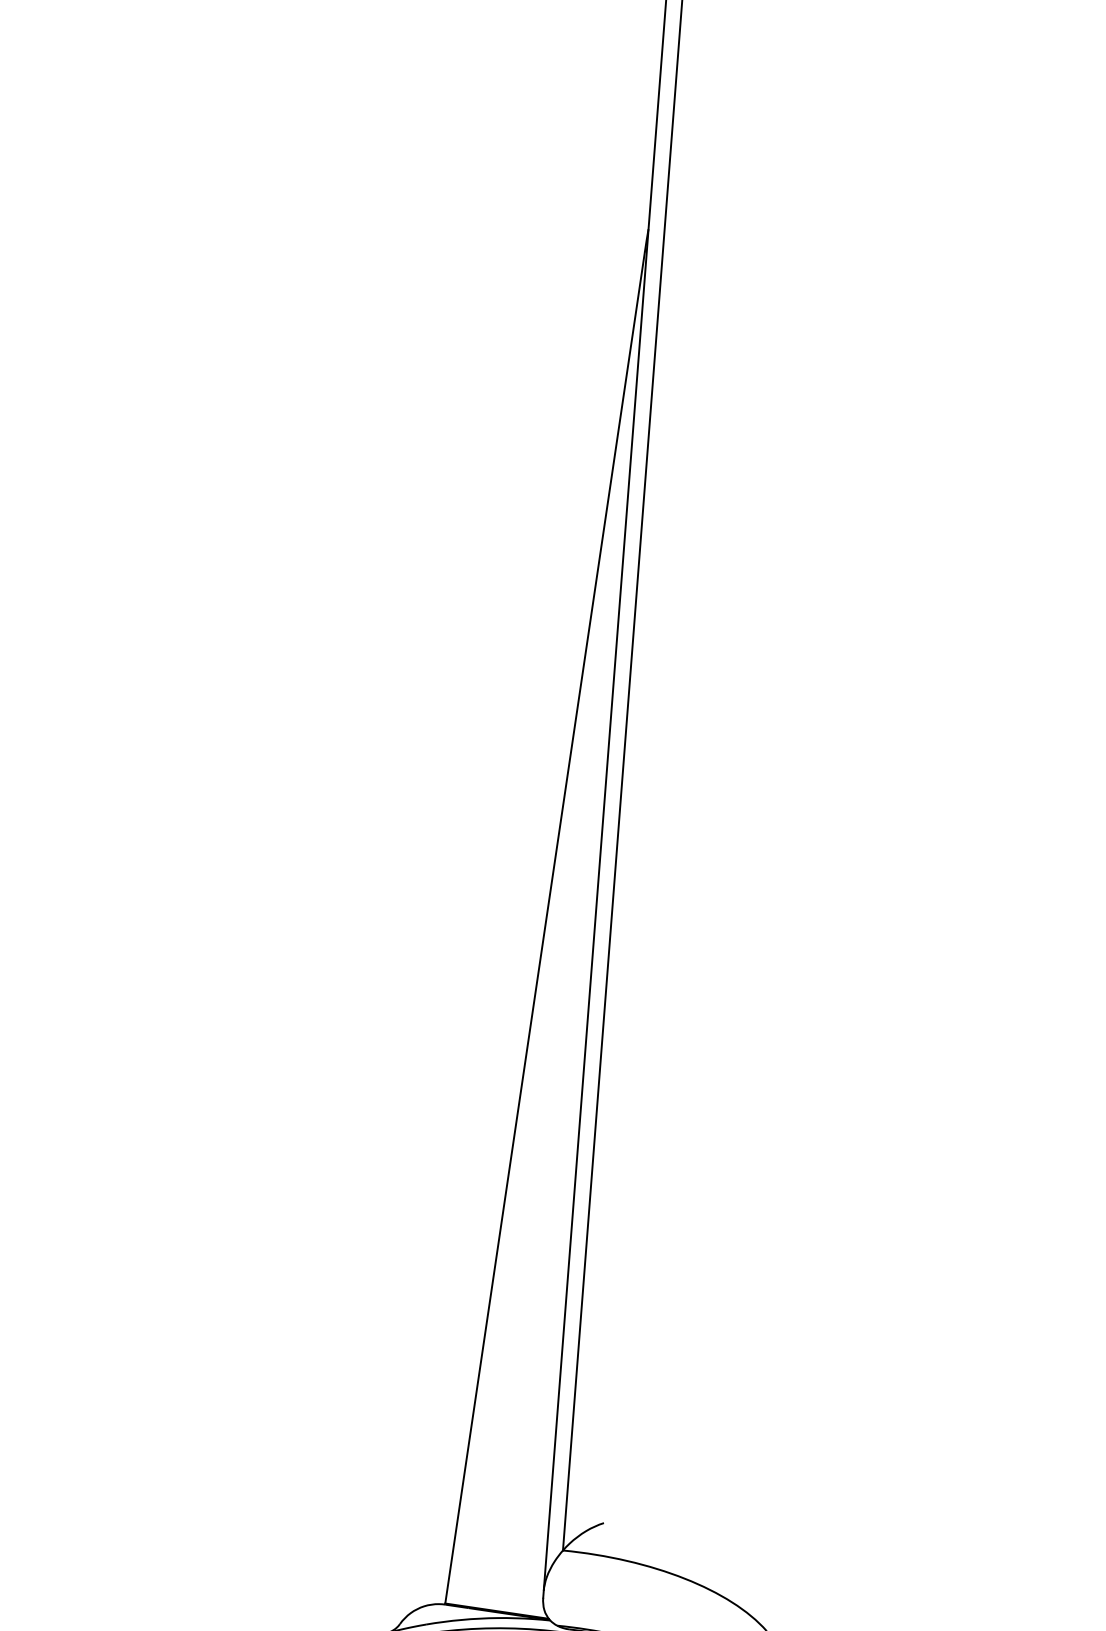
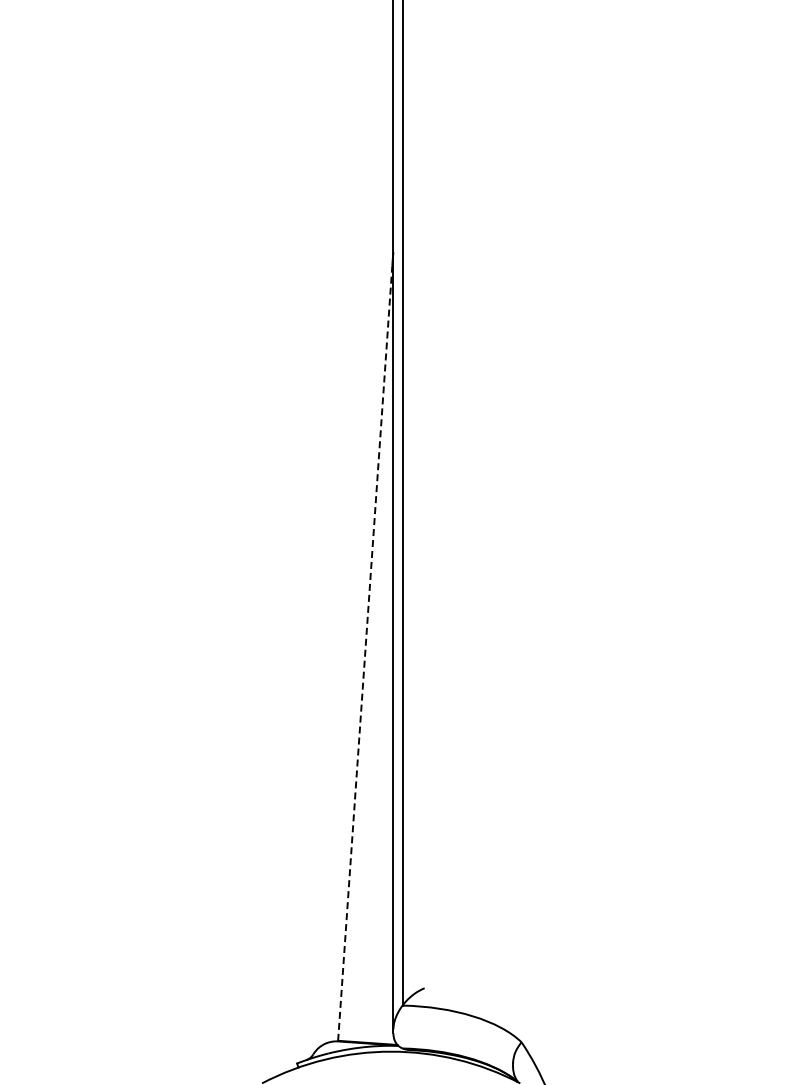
line: (545, 928) -> (365, 653), solid -> dashed

